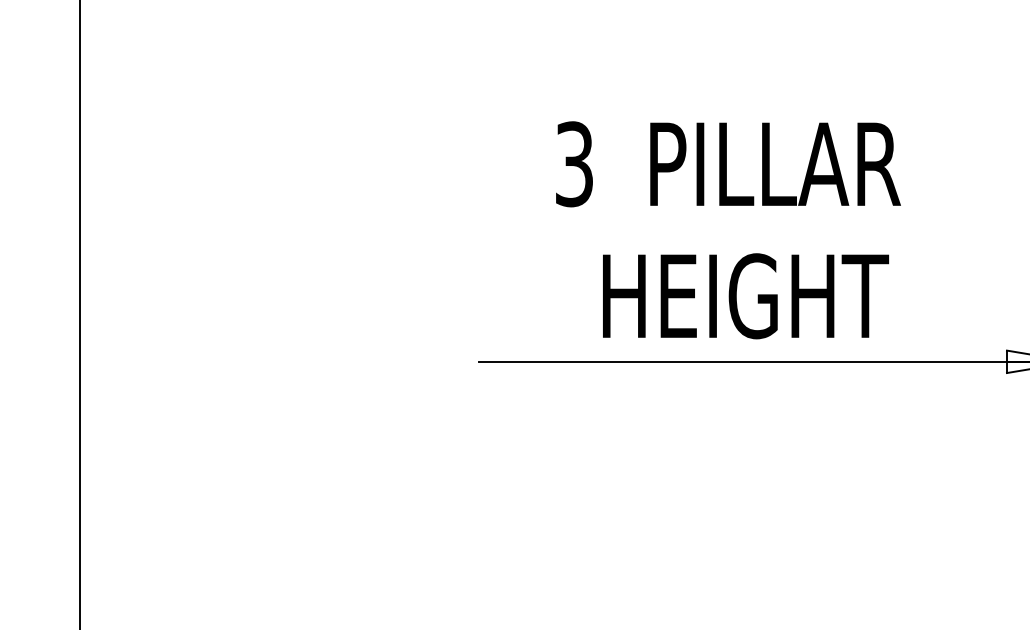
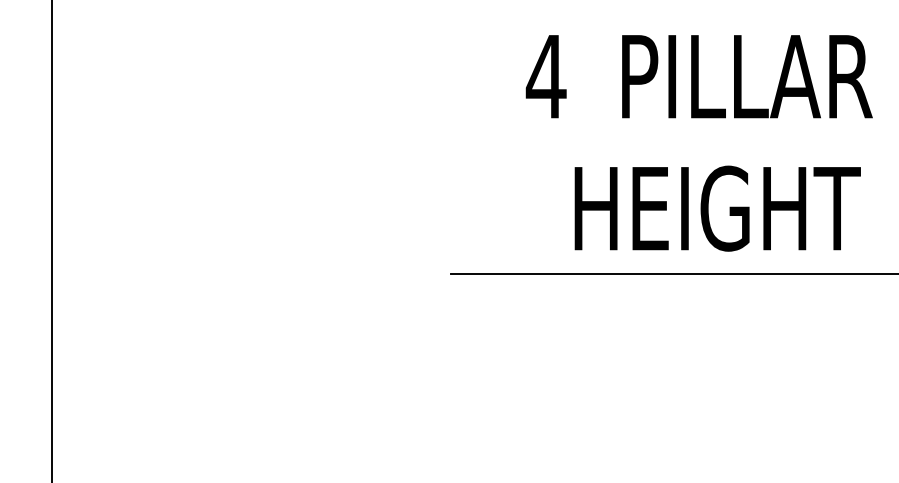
text: (574, 164) -> (546, 76), 3 -> 4

